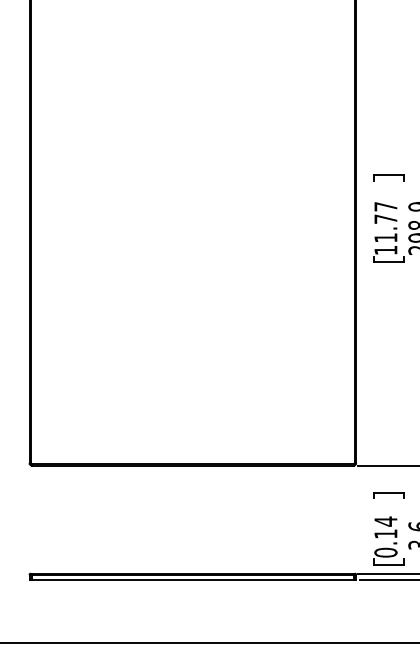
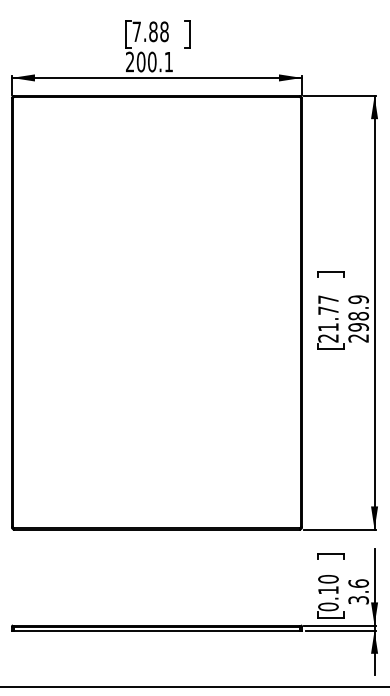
text: (385, 250) -> (328, 338), 11.77 -> 21.77
text: (385, 520) -> (328, 578), 0.14 -> 0.10

